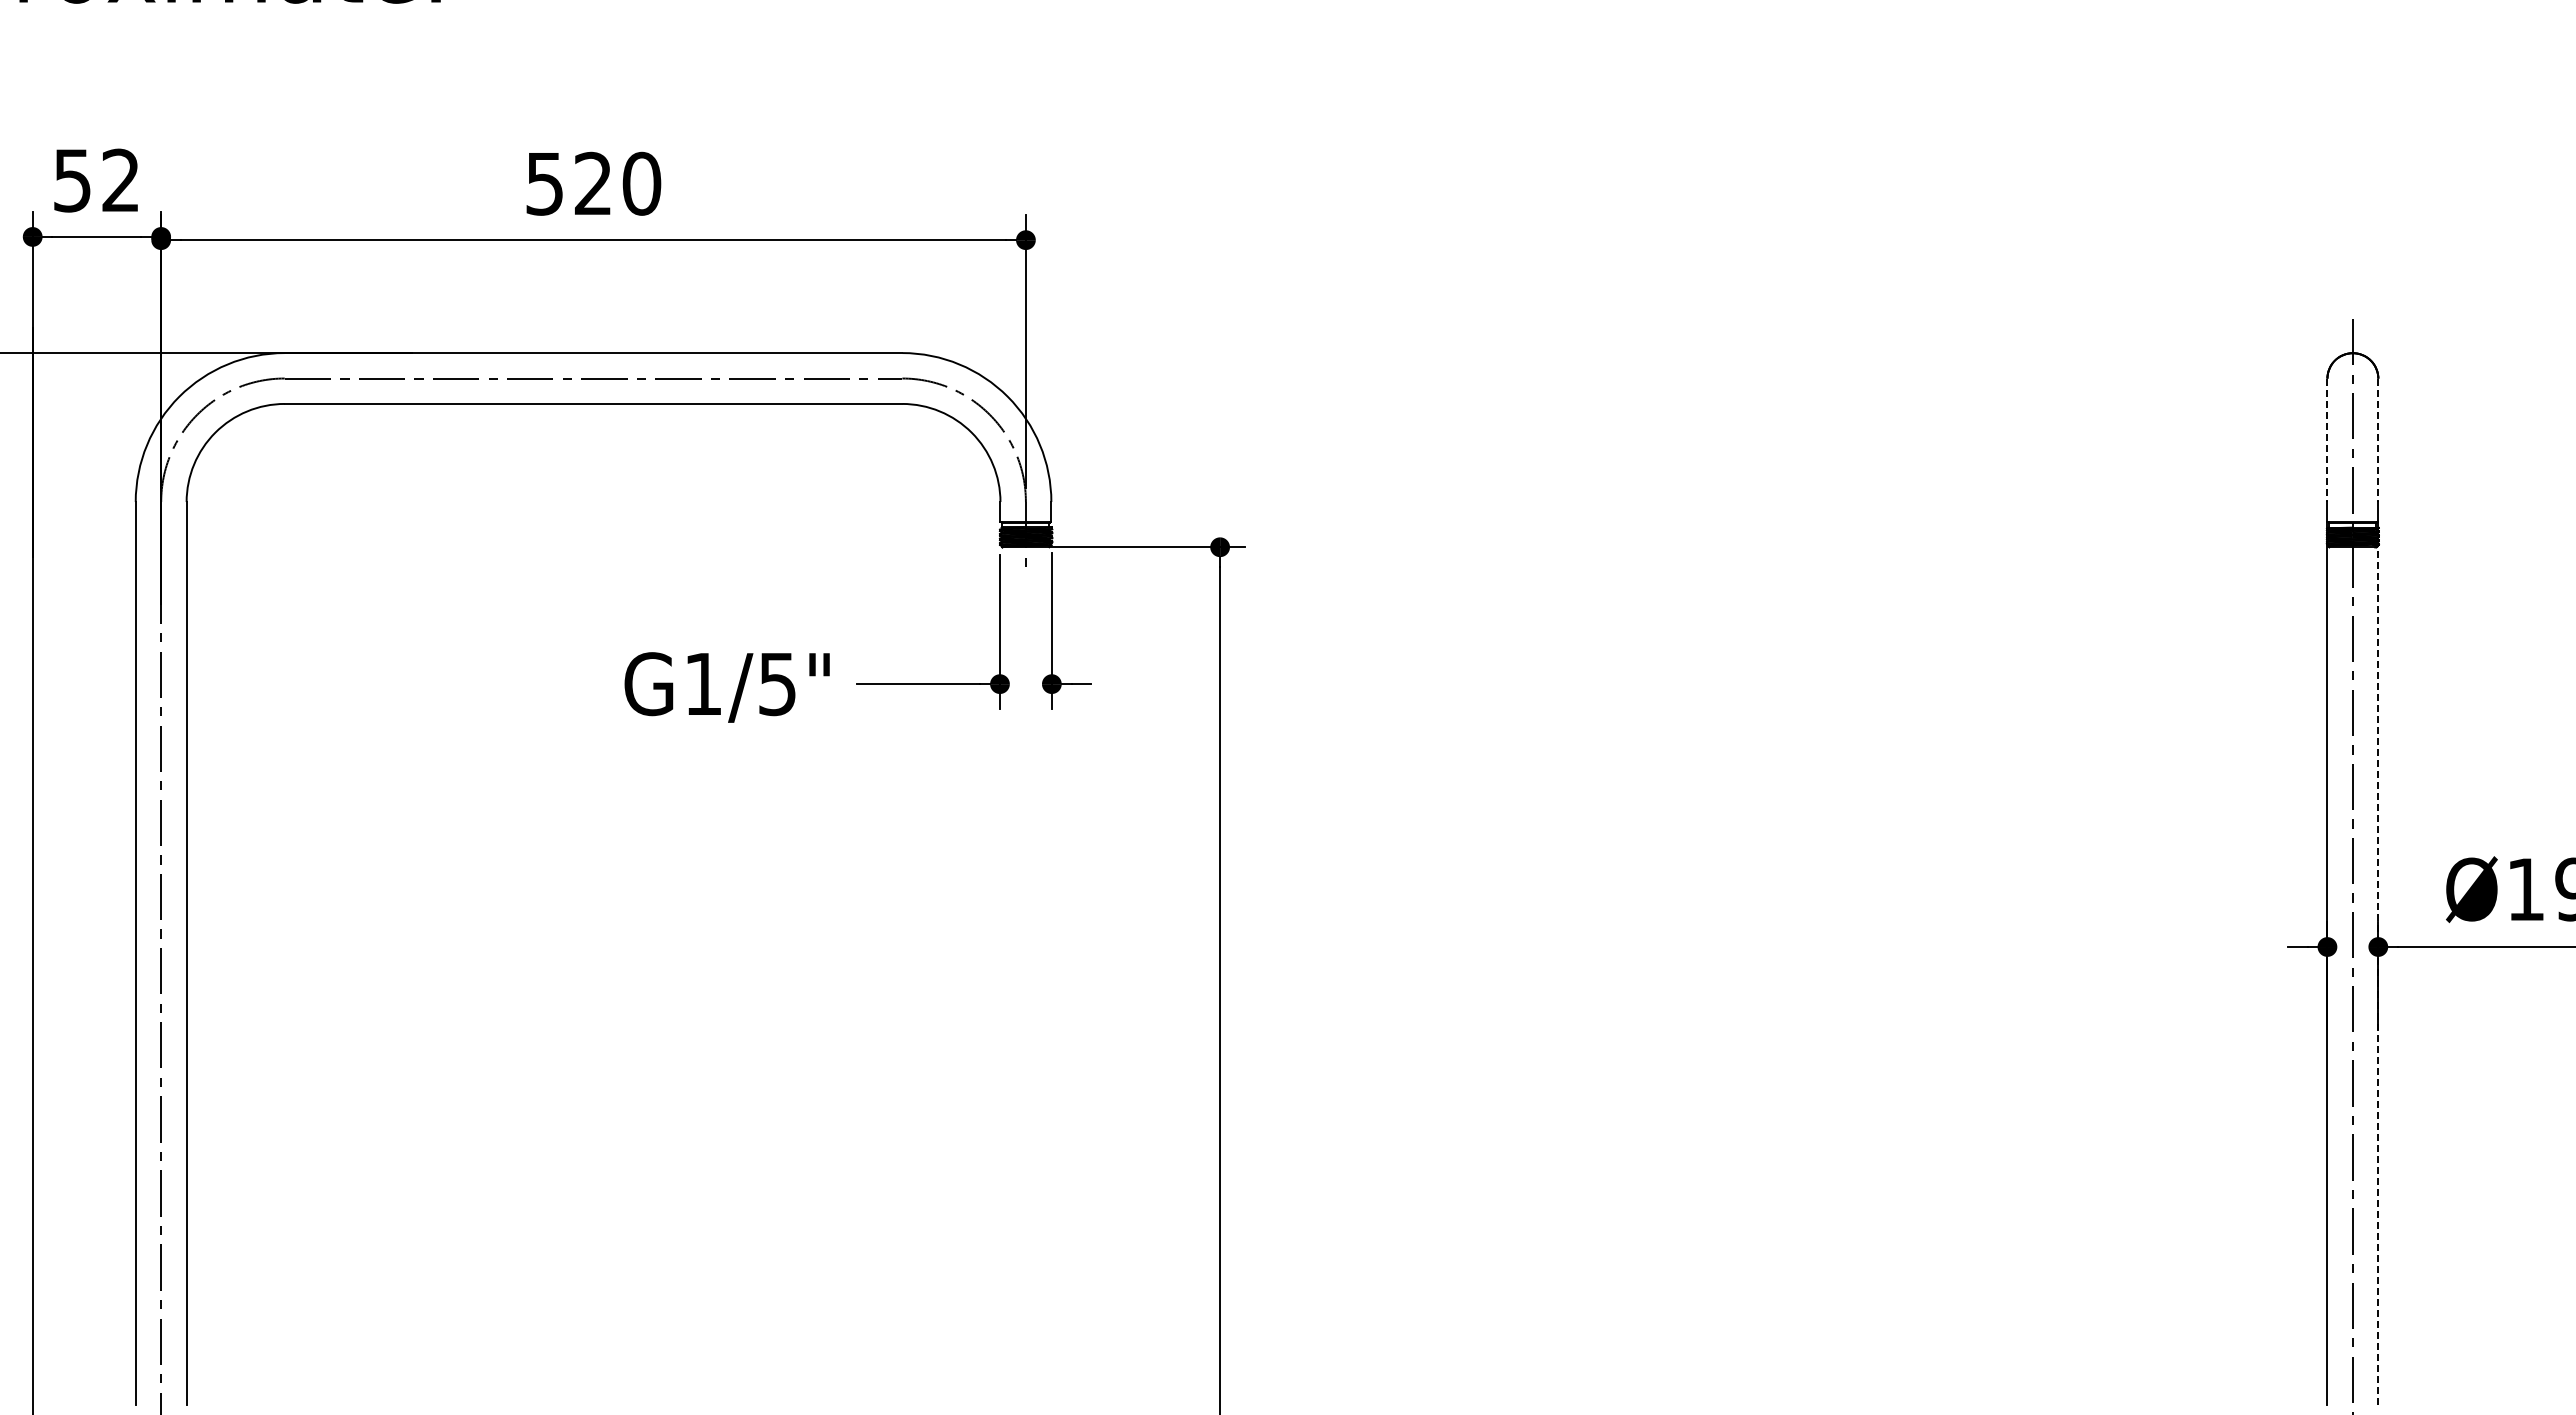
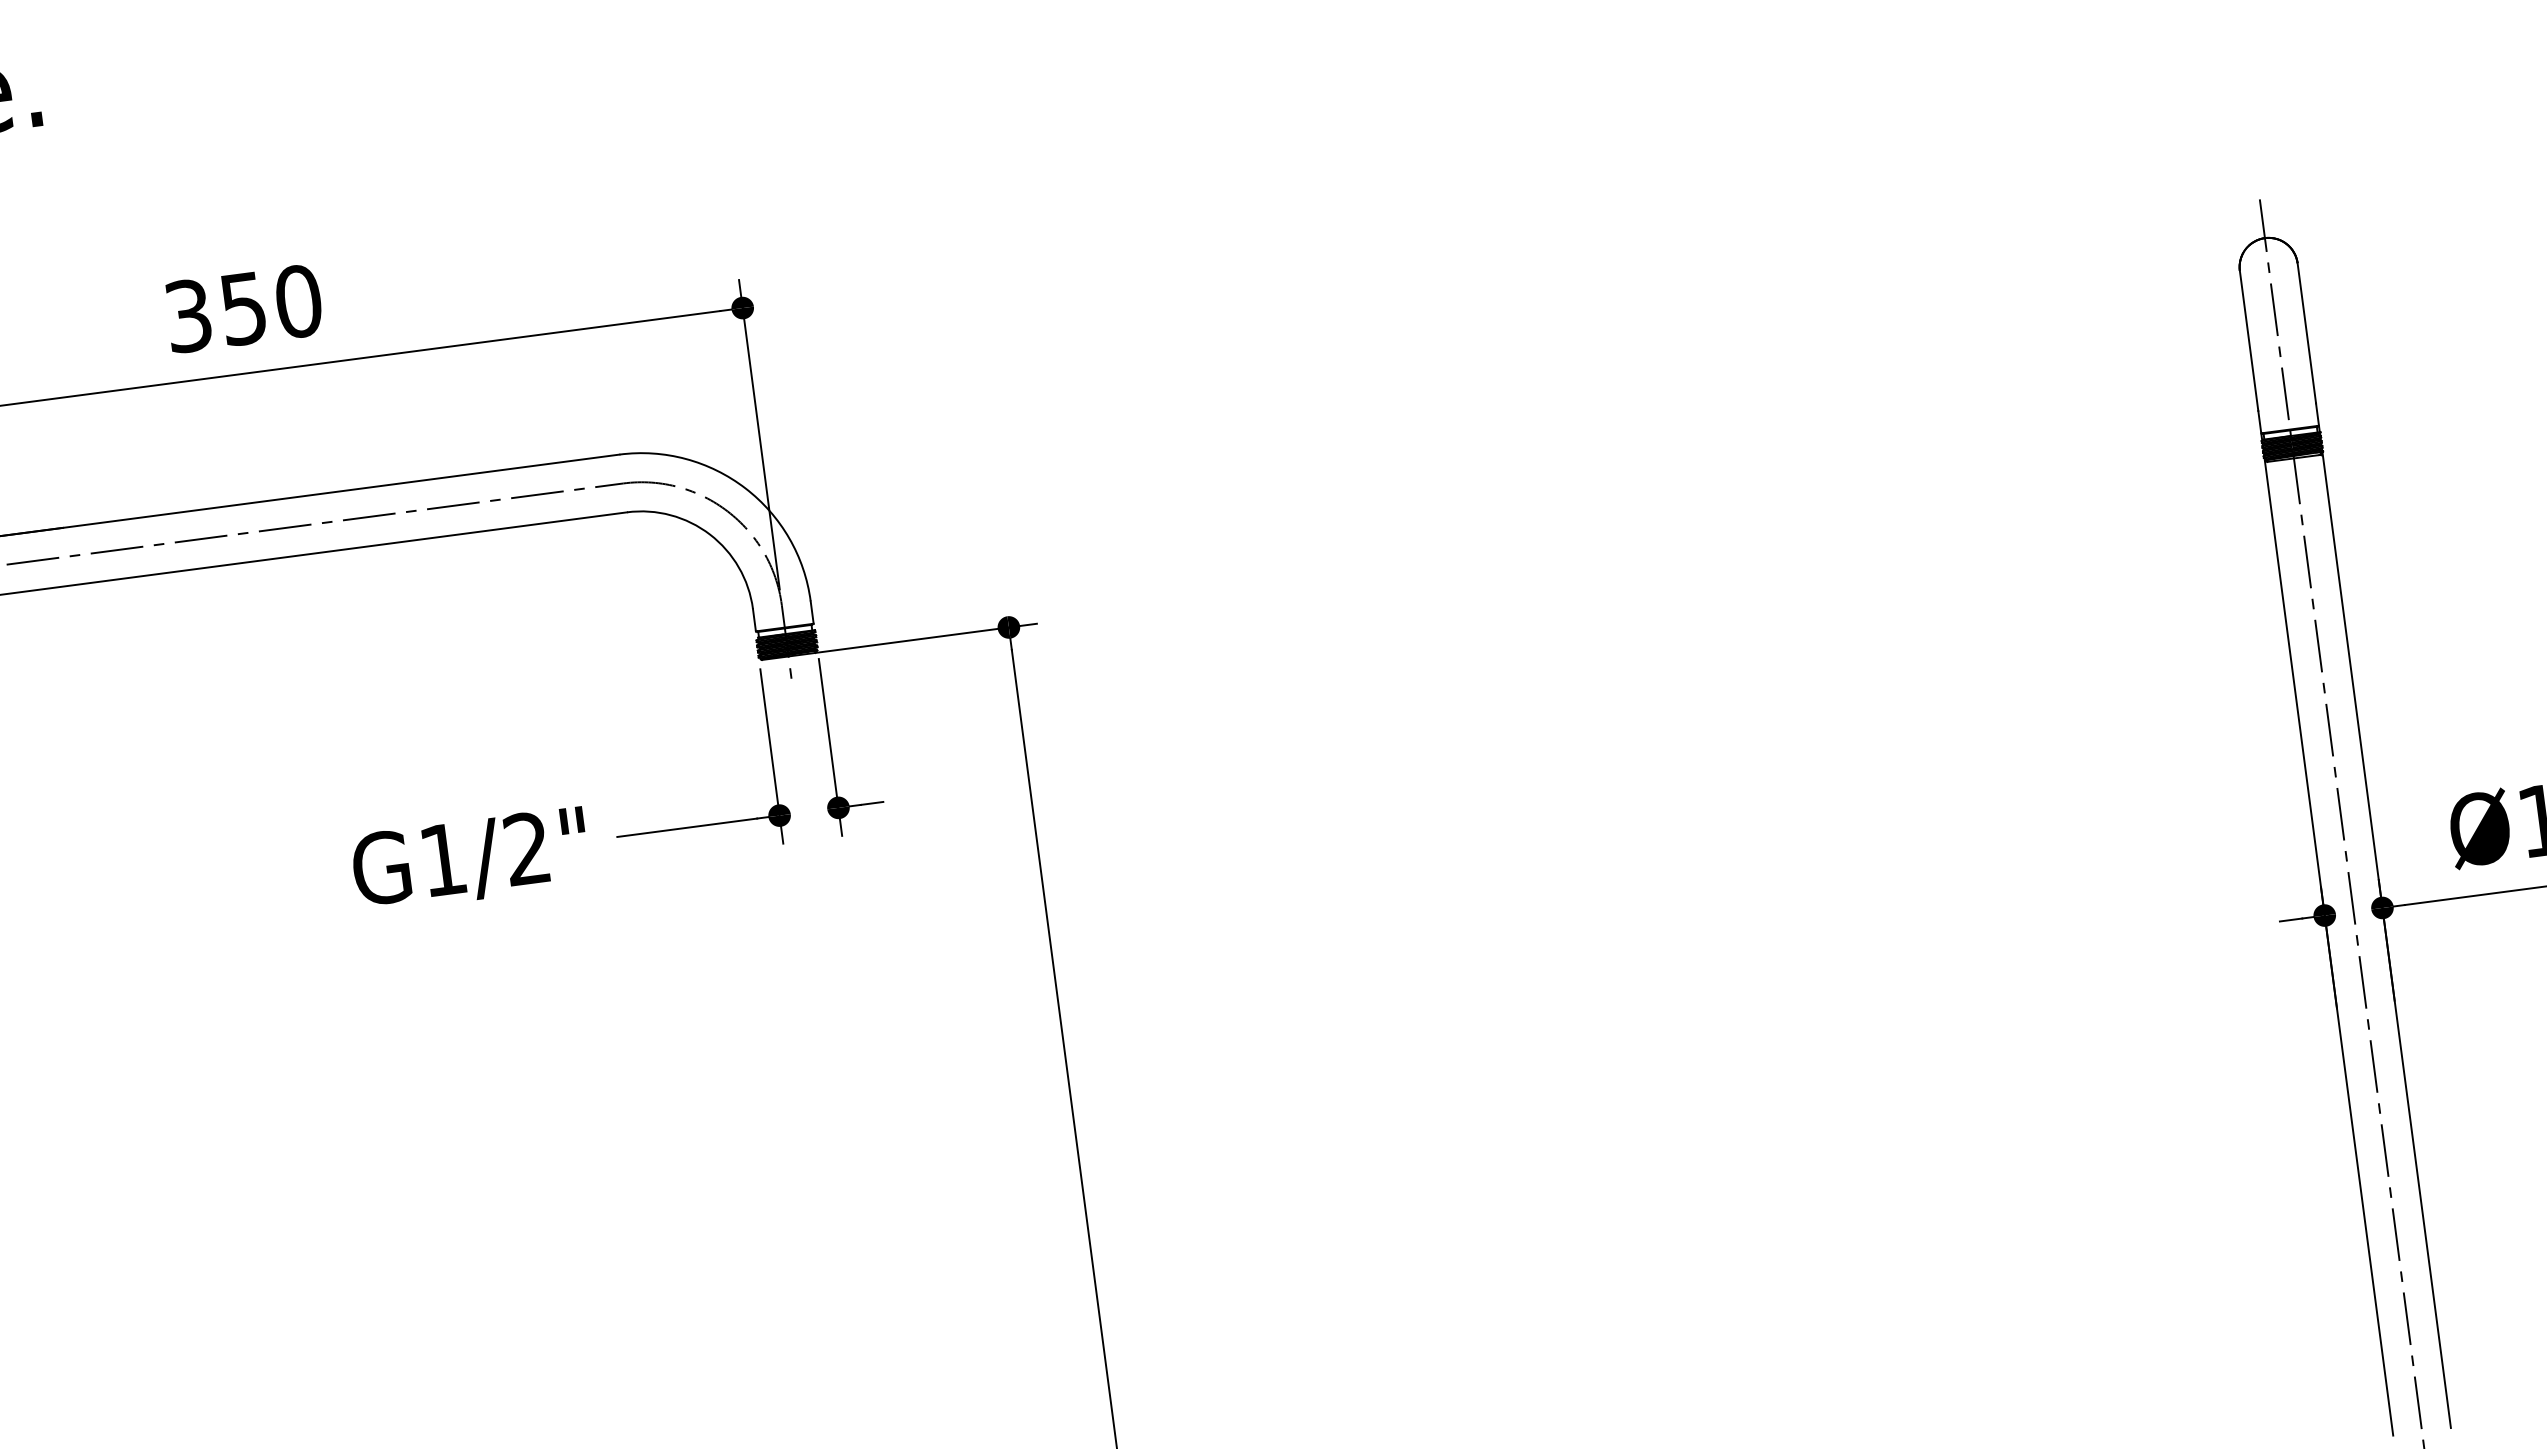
text: (569, 183) -> (216, 311), 520 -> 350
line: (2327, 440) -> (2249, 340), dashed -> solid
line: (2378, 440) -> (2307, 333), dashed -> solid
text: (777, 684) -> (527, 849), G1/5" -> G1/2"
line: (2378, 974) -> (2386, 939), dashed -> solid

